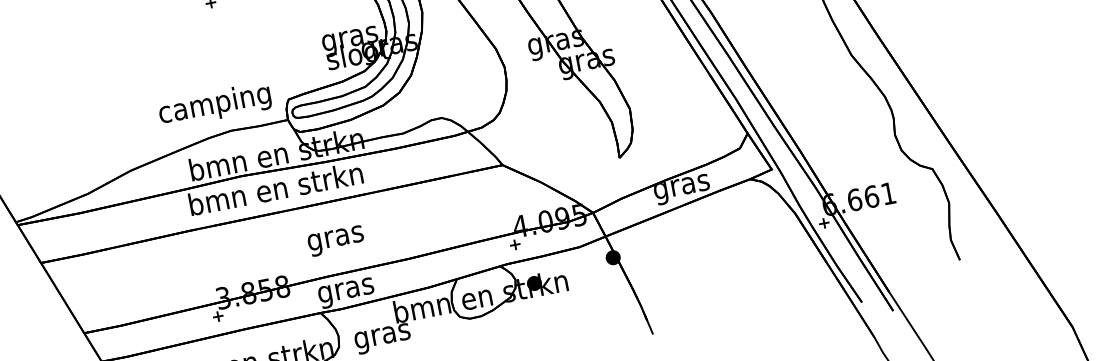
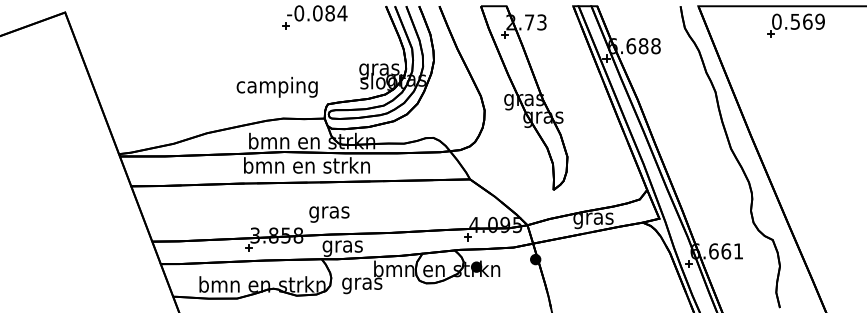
text: (213, 104) -> (276, 86), moved
text: (336, 240) -> (329, 214), moved

